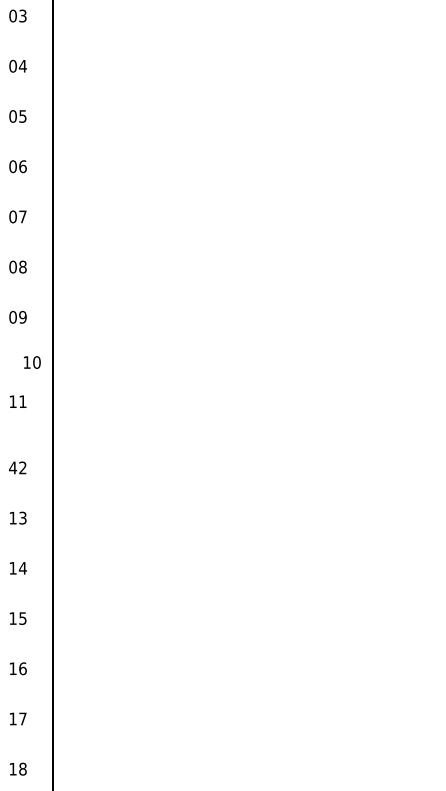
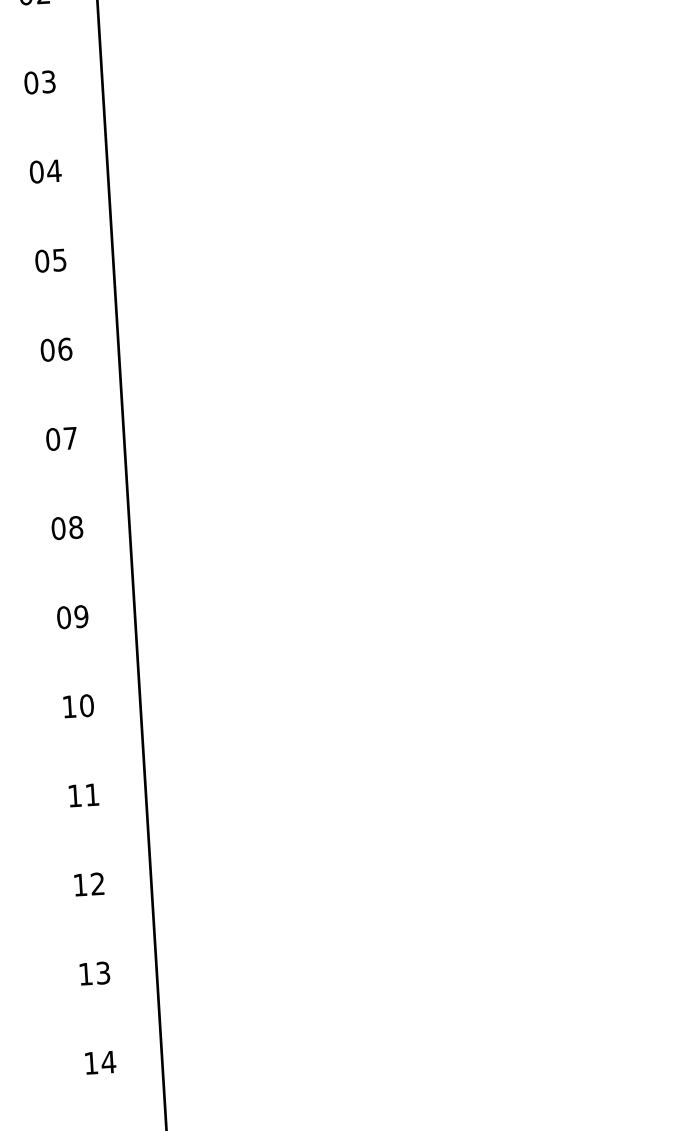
text: (32, 362) -> (79, 706), moved
text: (18, 401) -> (84, 794), moved
text: (13, 467) -> (81, 884), 42 -> 12

